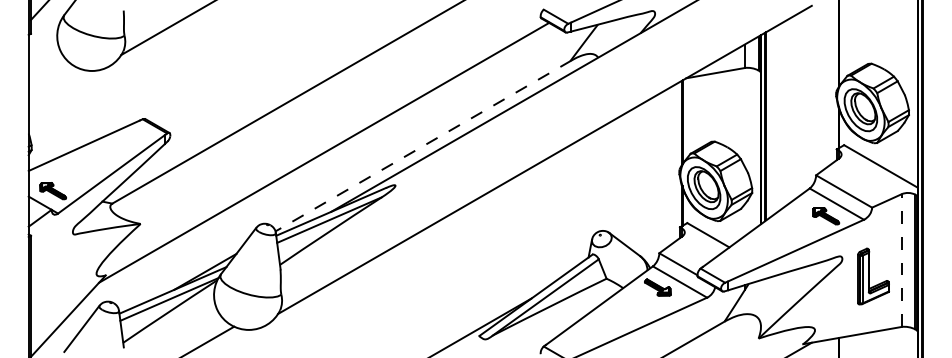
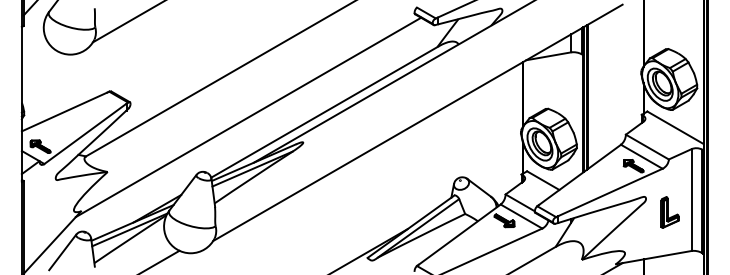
line: (423, 146) -> (324, 112), dashed -> solid
line: (901, 261) -> (691, 200), dashed -> solid
part: (872, 276) -> (669, 212), size x0.71

